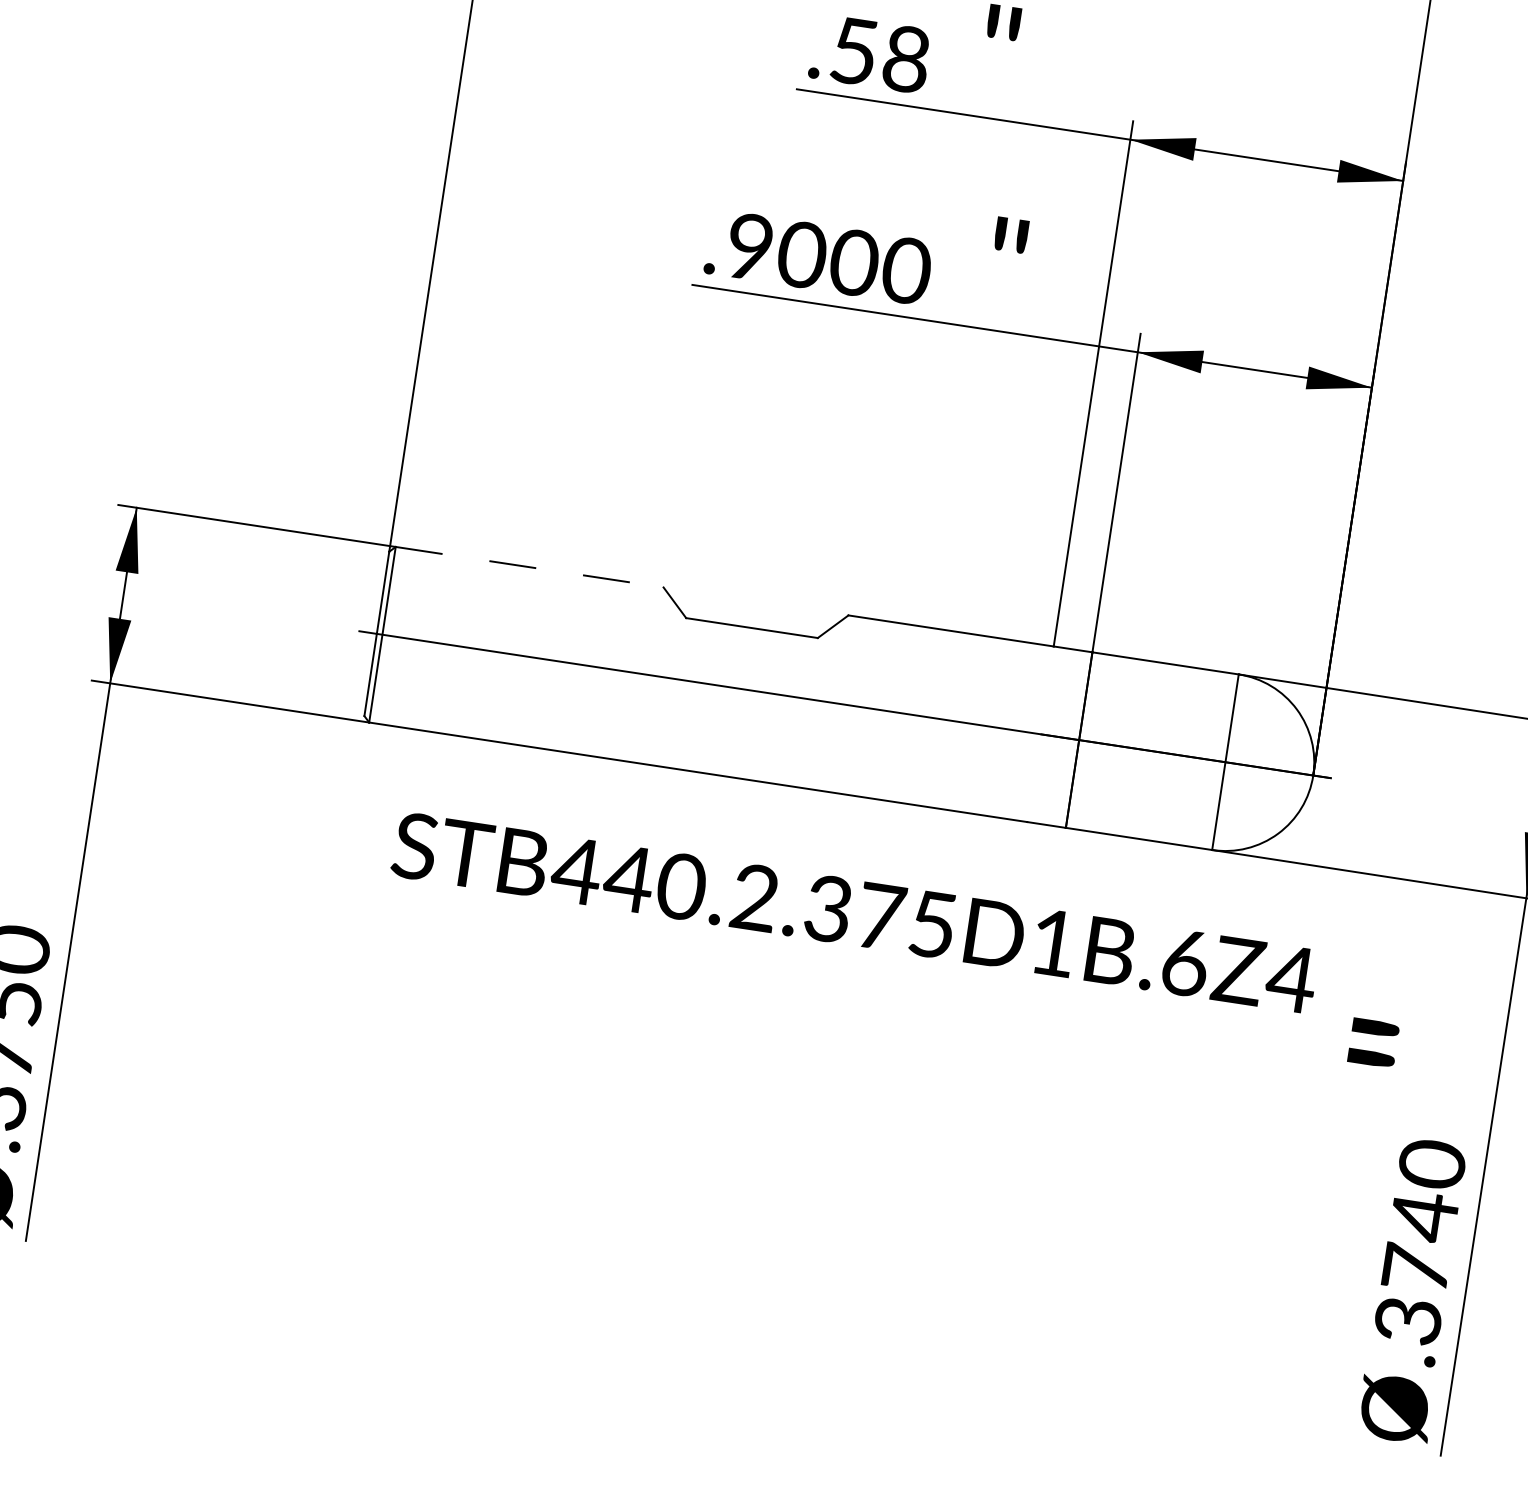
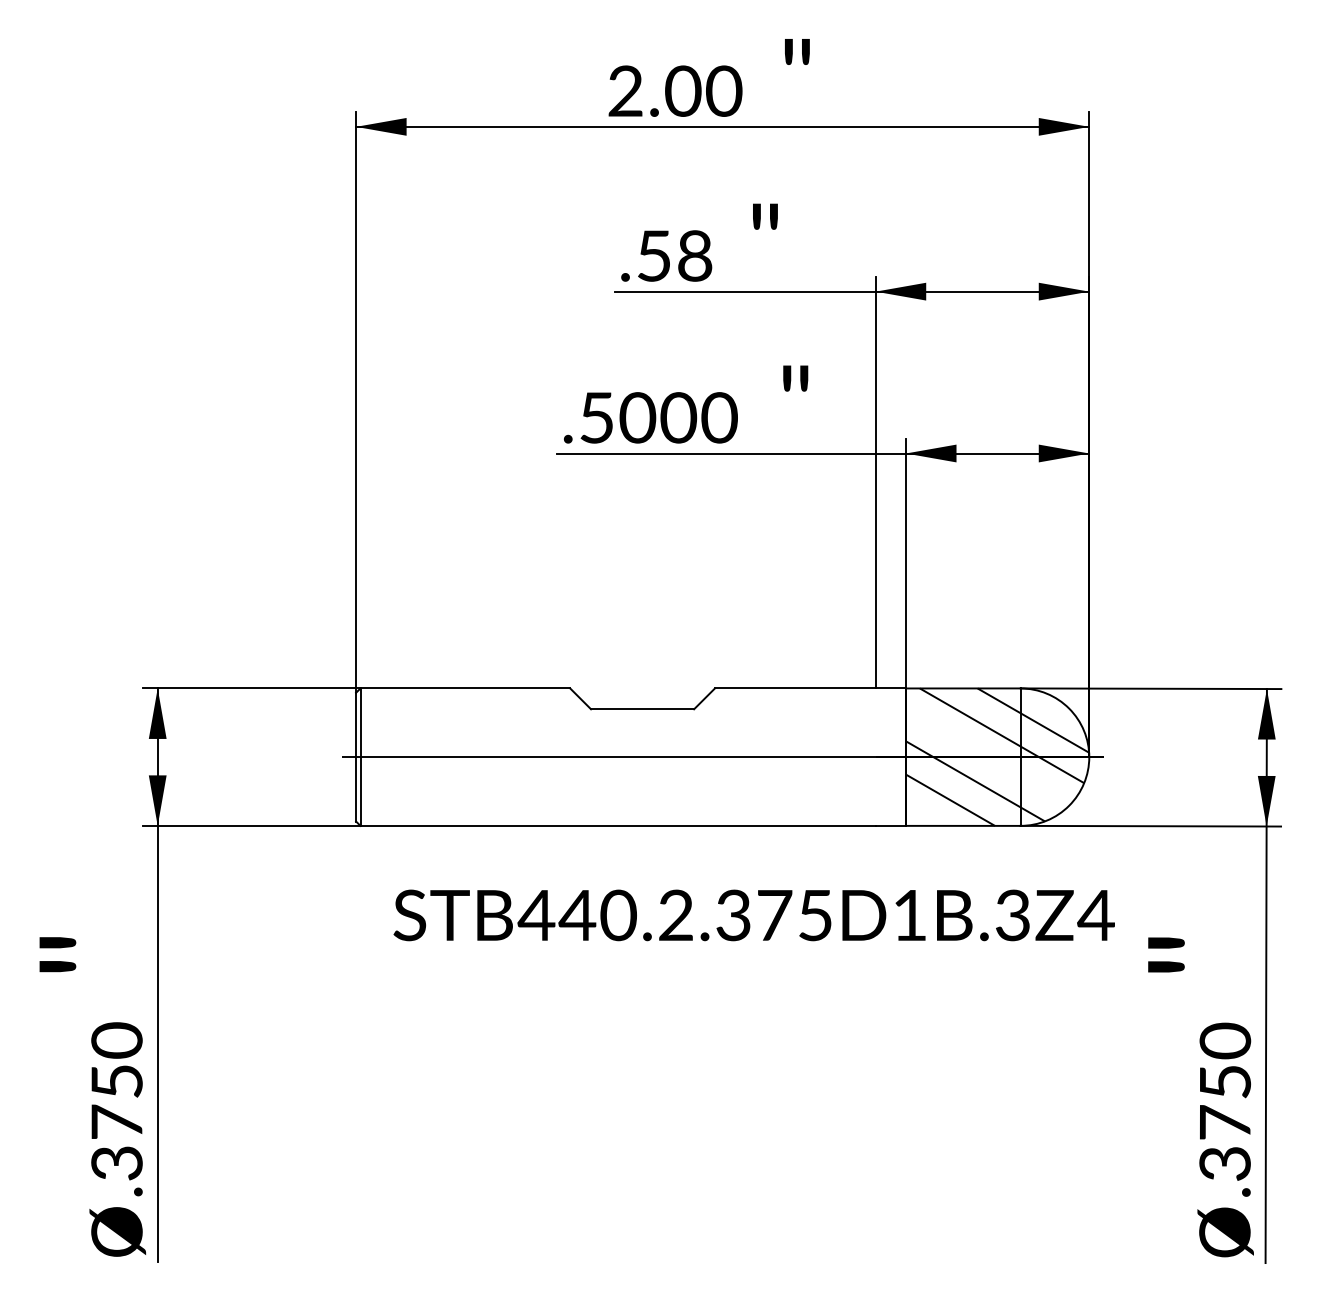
text: (749, 246) -> (596, 417), .9000 -> .5000
line: (529, 567) -> (465, 688), dashed -> solid
hatch: (1196, 756) -> (997, 756), added
text: (1185, 963) -> (1013, 915), STB440.2.375D1B.6Z4 -> STB440.2.375D1B.3Z4
text: (1424, 1217) -> (1225, 1082), .3740 -> .3750

